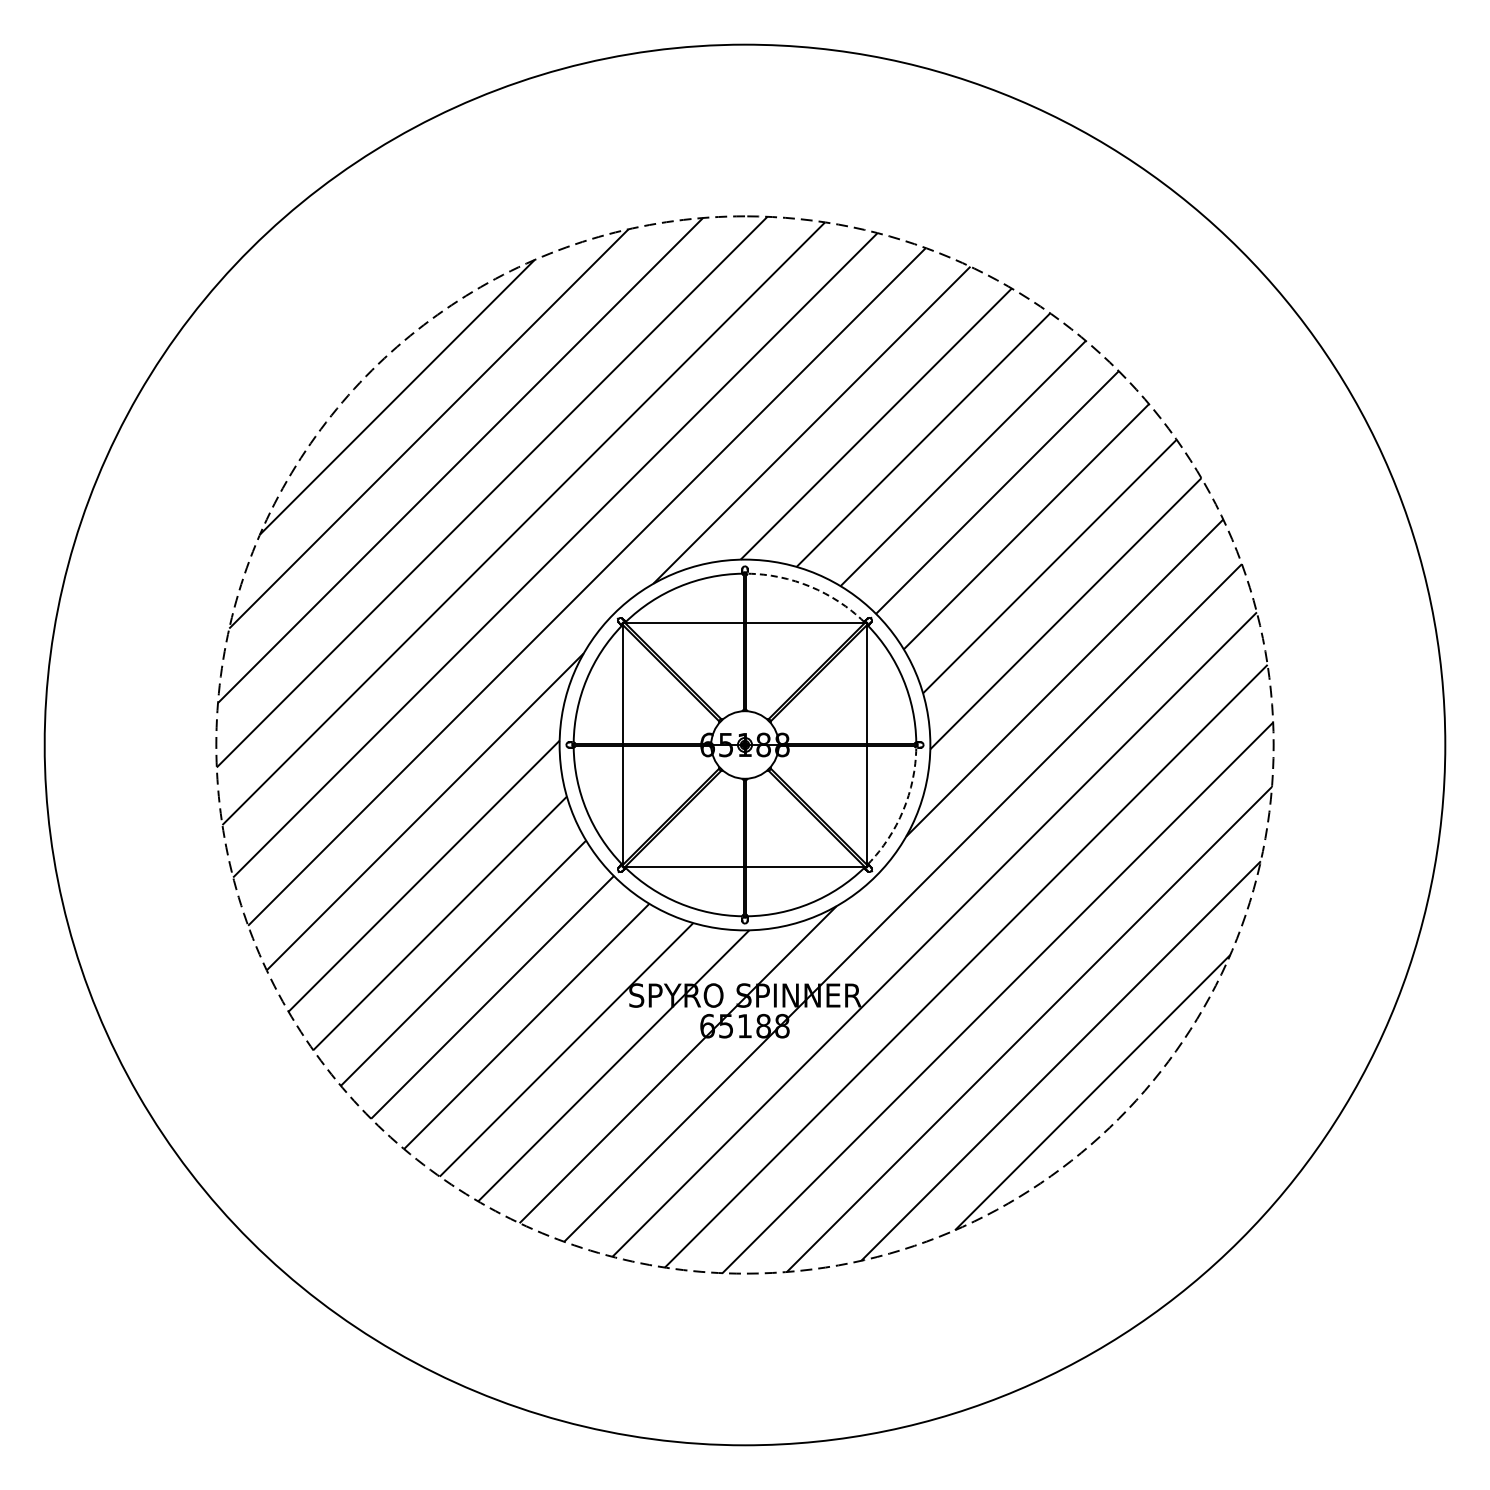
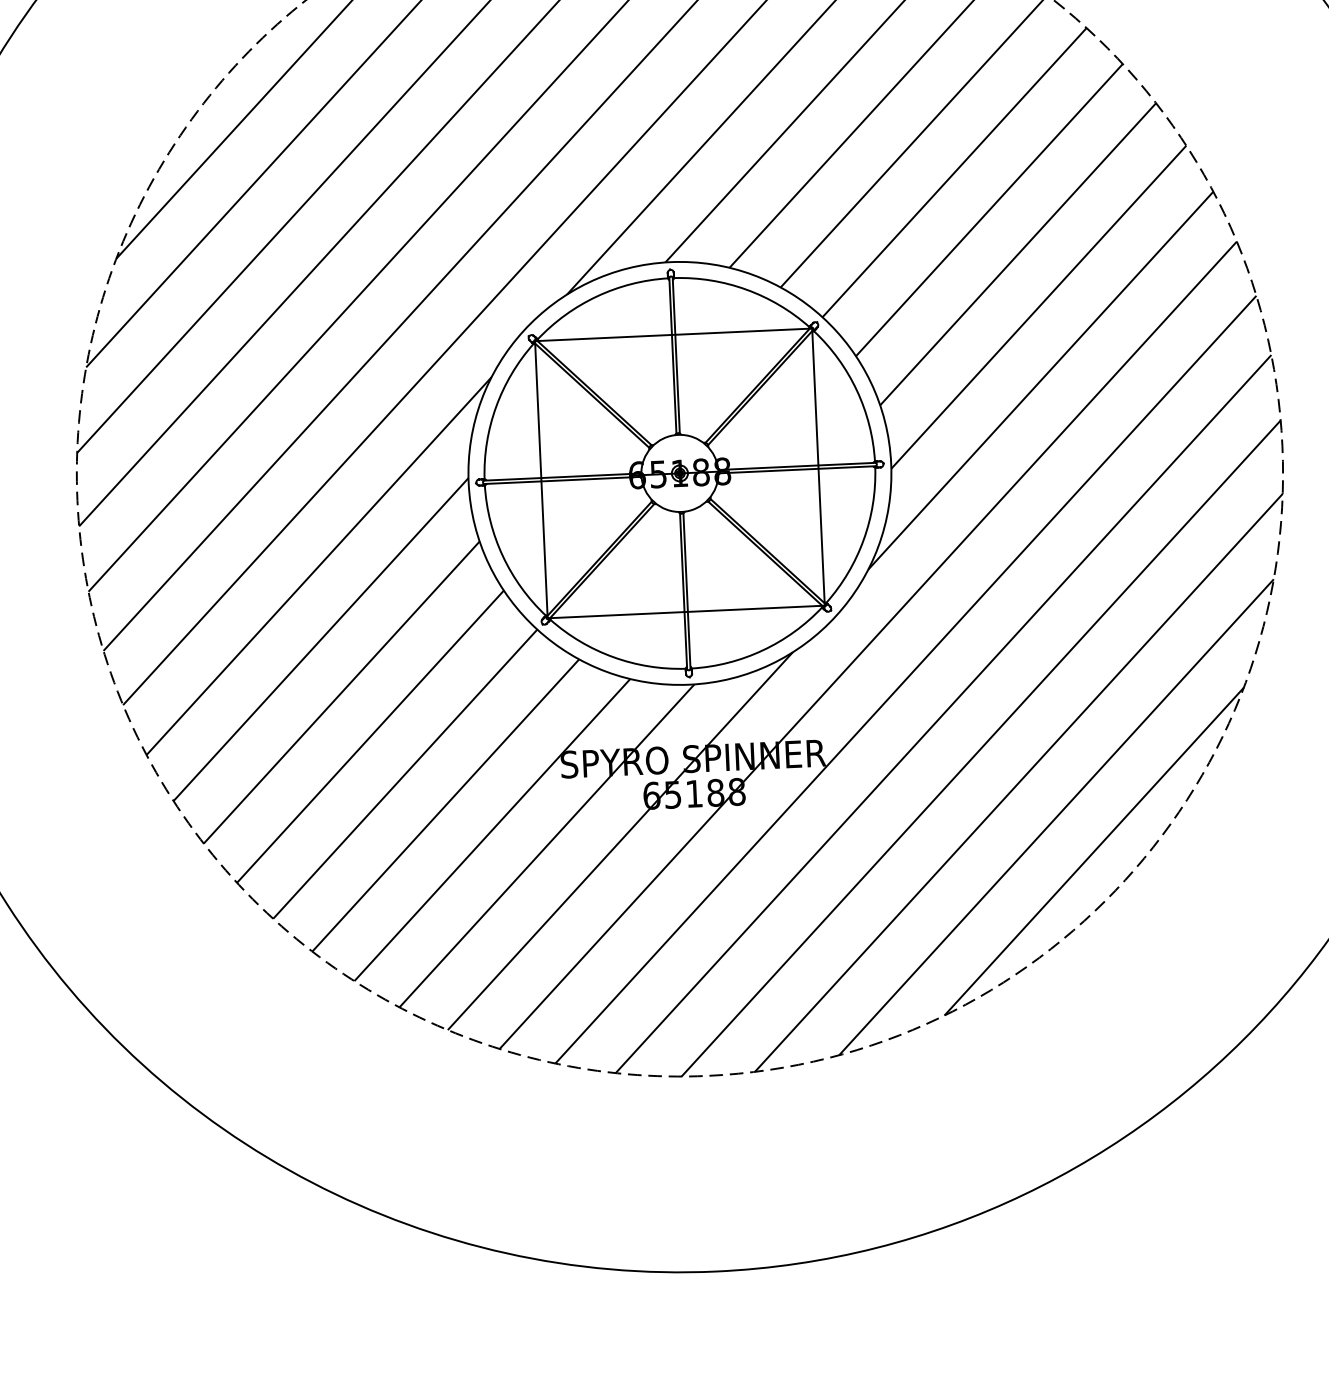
arc: (810, 586) -> (746, 289), dashed -> solid
arc: (903, 810) -> (863, 539), dashed -> solid

